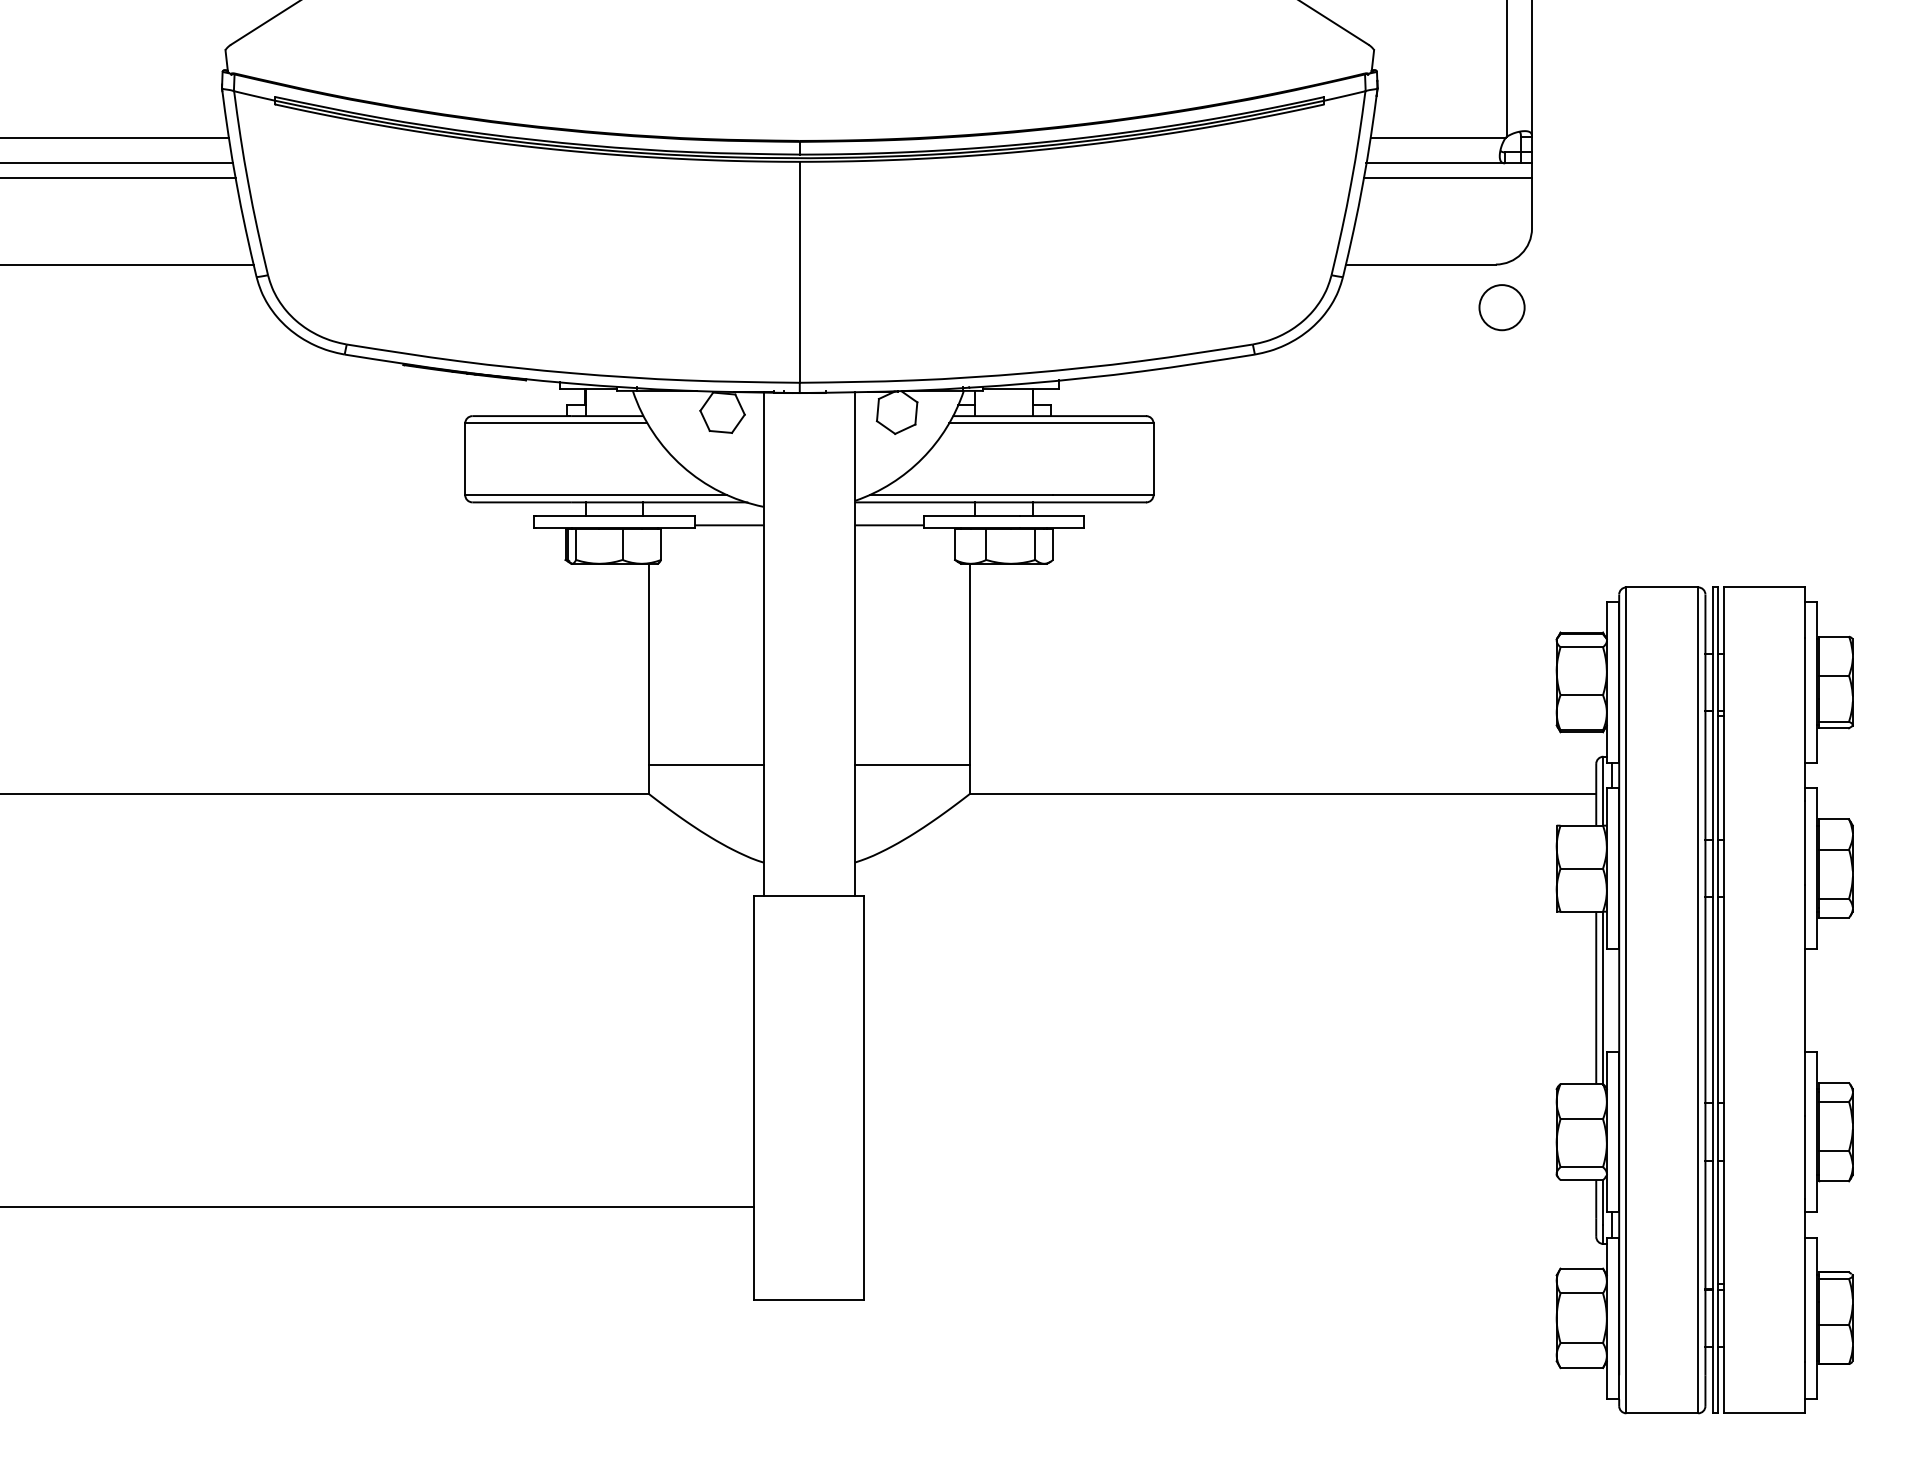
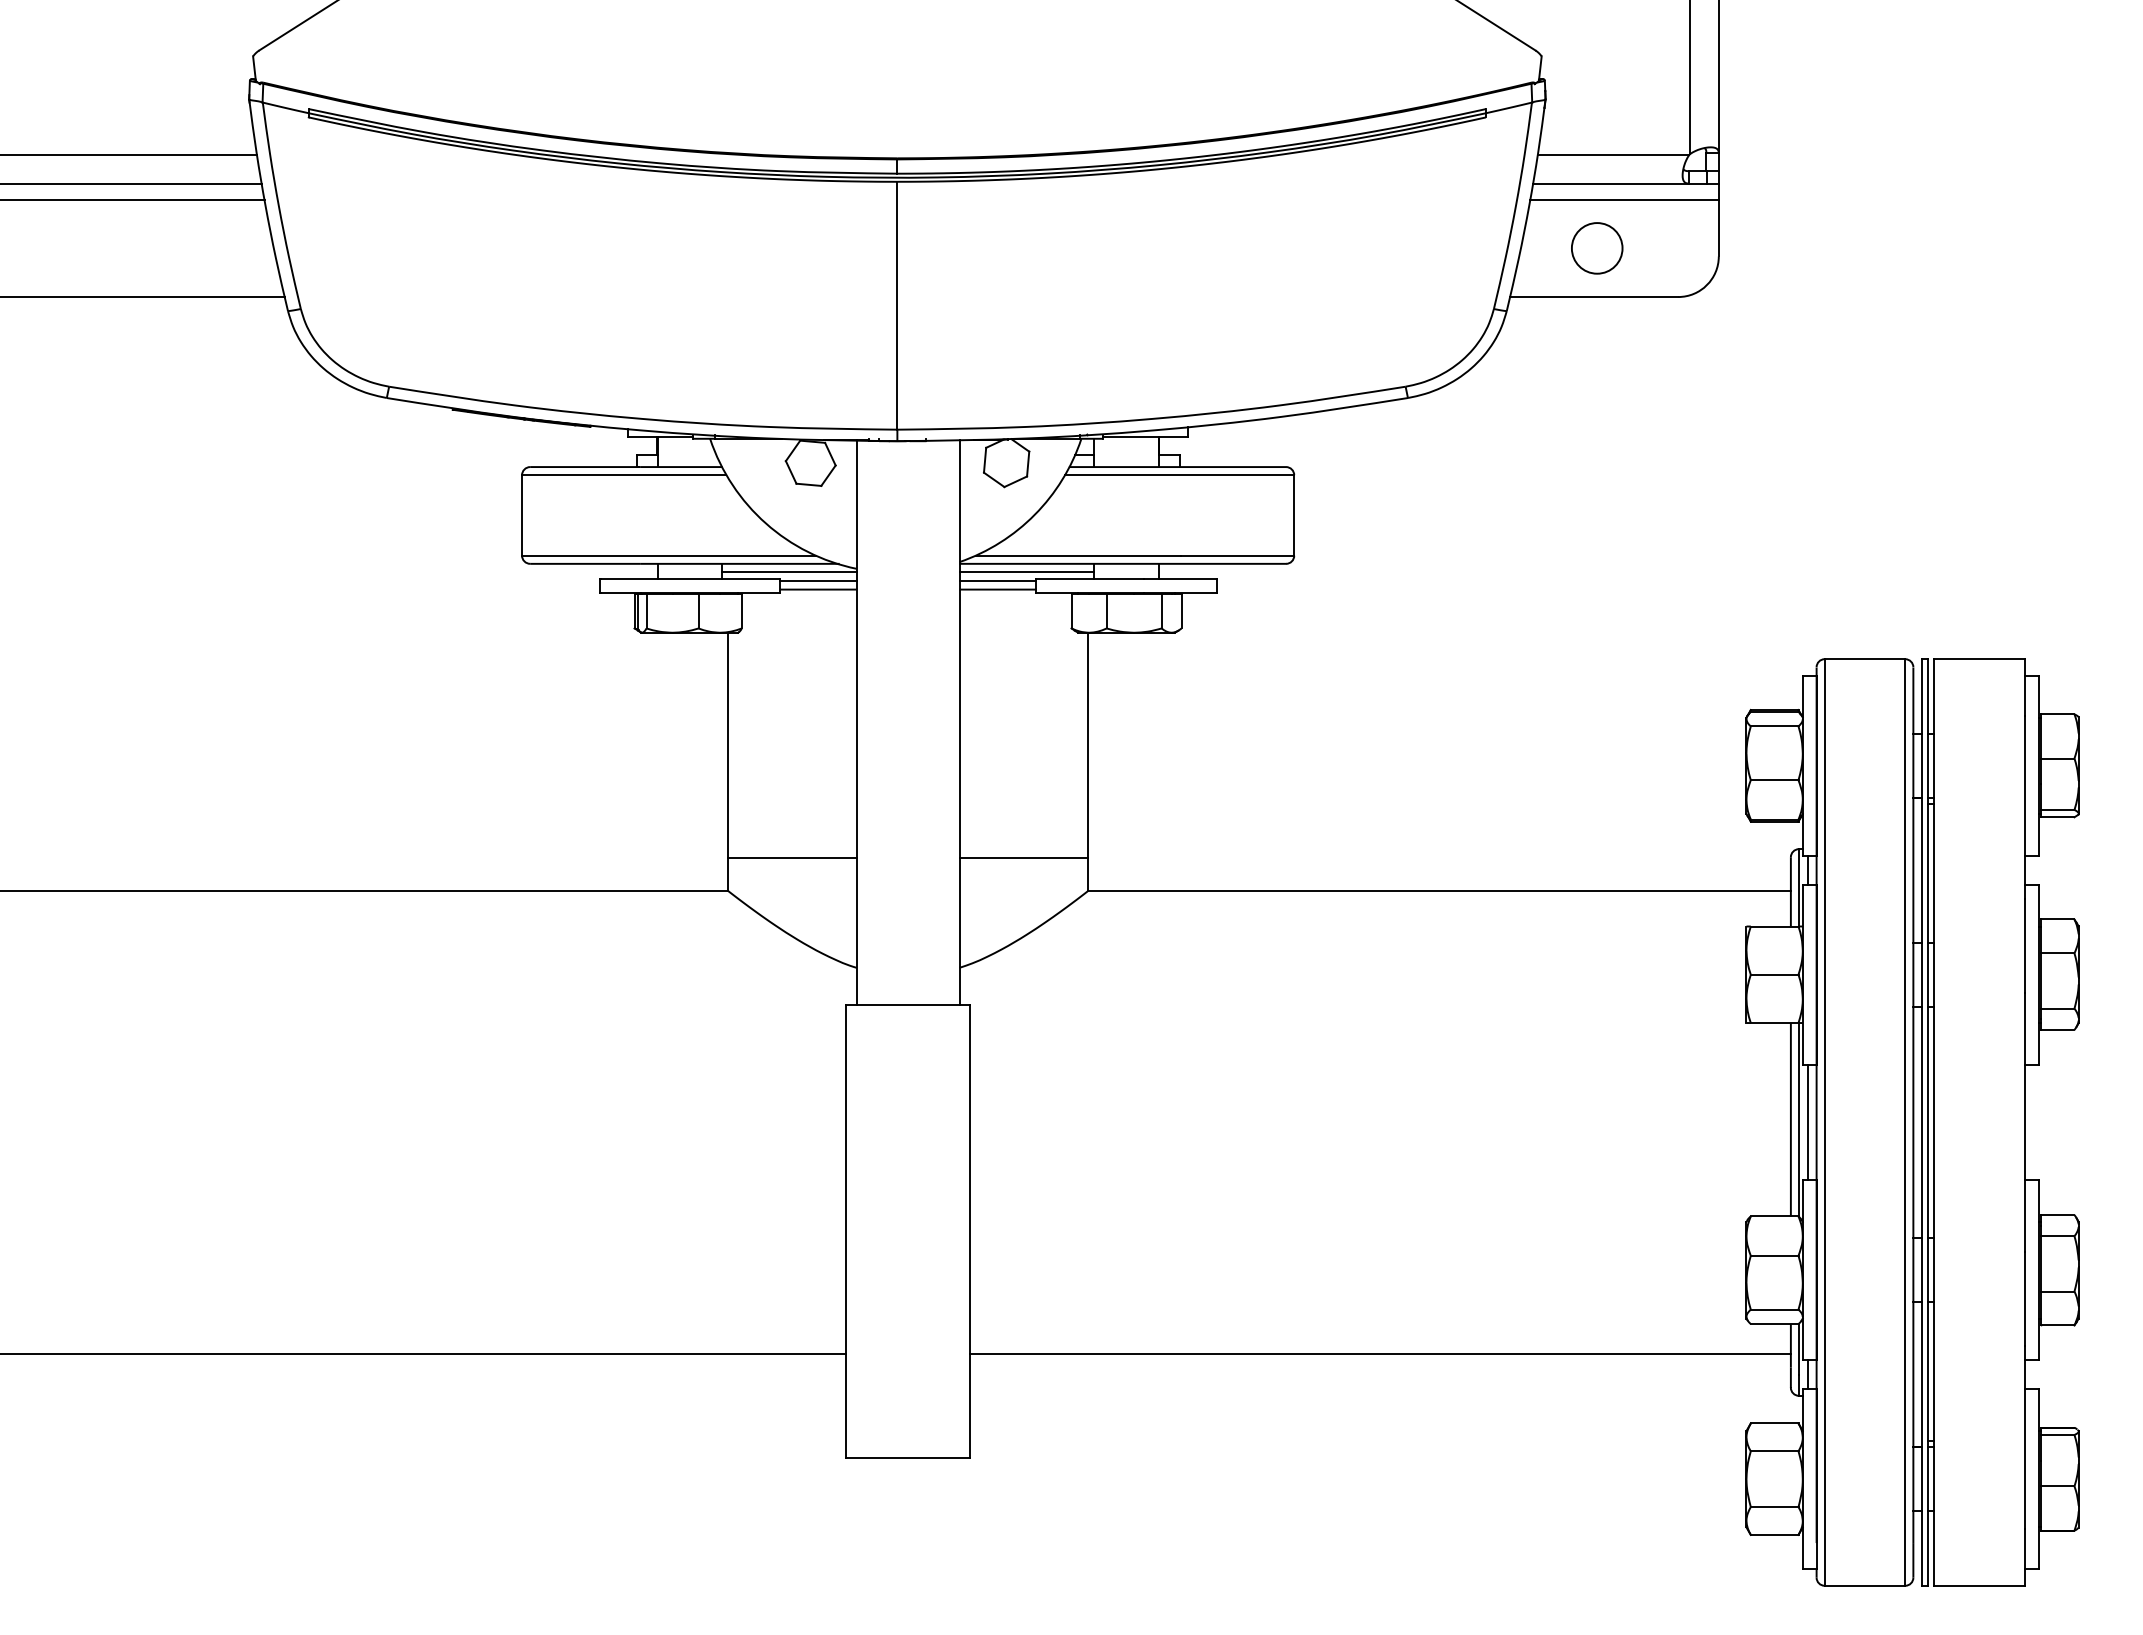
circle: (1502, 307) -> (1597, 248), moved
line: (702, 509) -> (788, 571), added
line: (914, 509) -> (1026, 571), added
line: (728, 518) -> (817, 581), added
line: (889, 518) -> (997, 581), added
line: (1611, 1000) -> (1808, 1122), added
line: (1229, 1207) -> (1379, 1354), added

